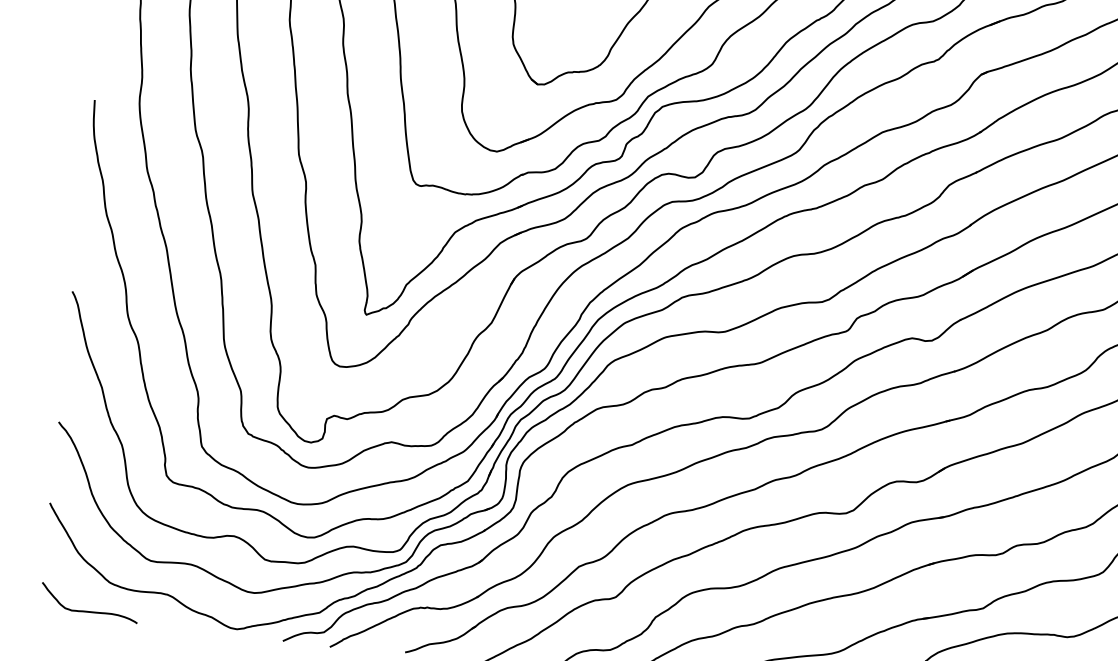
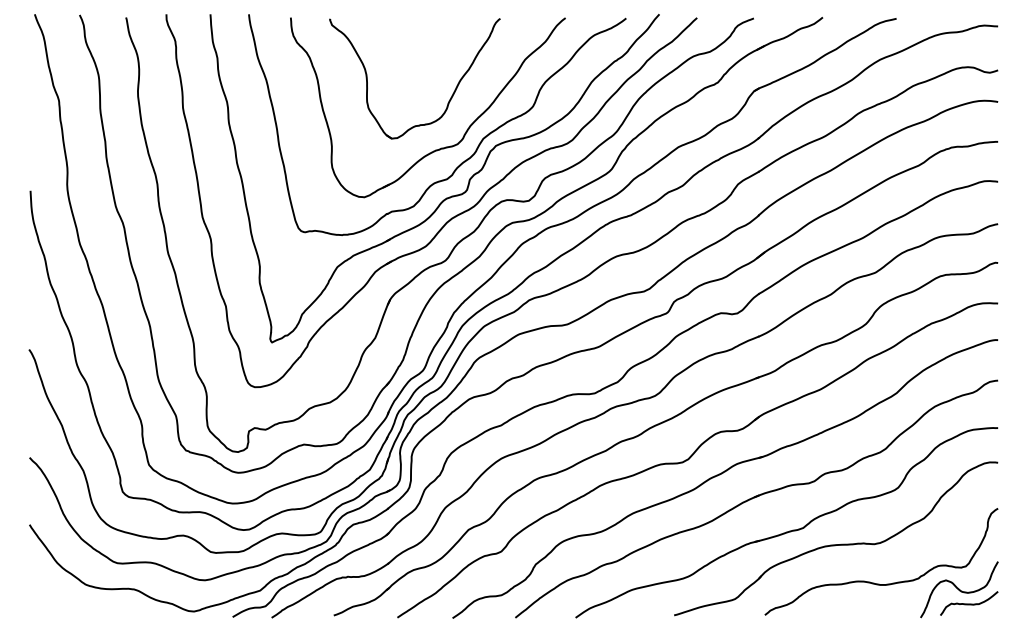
curve: (89, 610) -> (71, 609), removed

